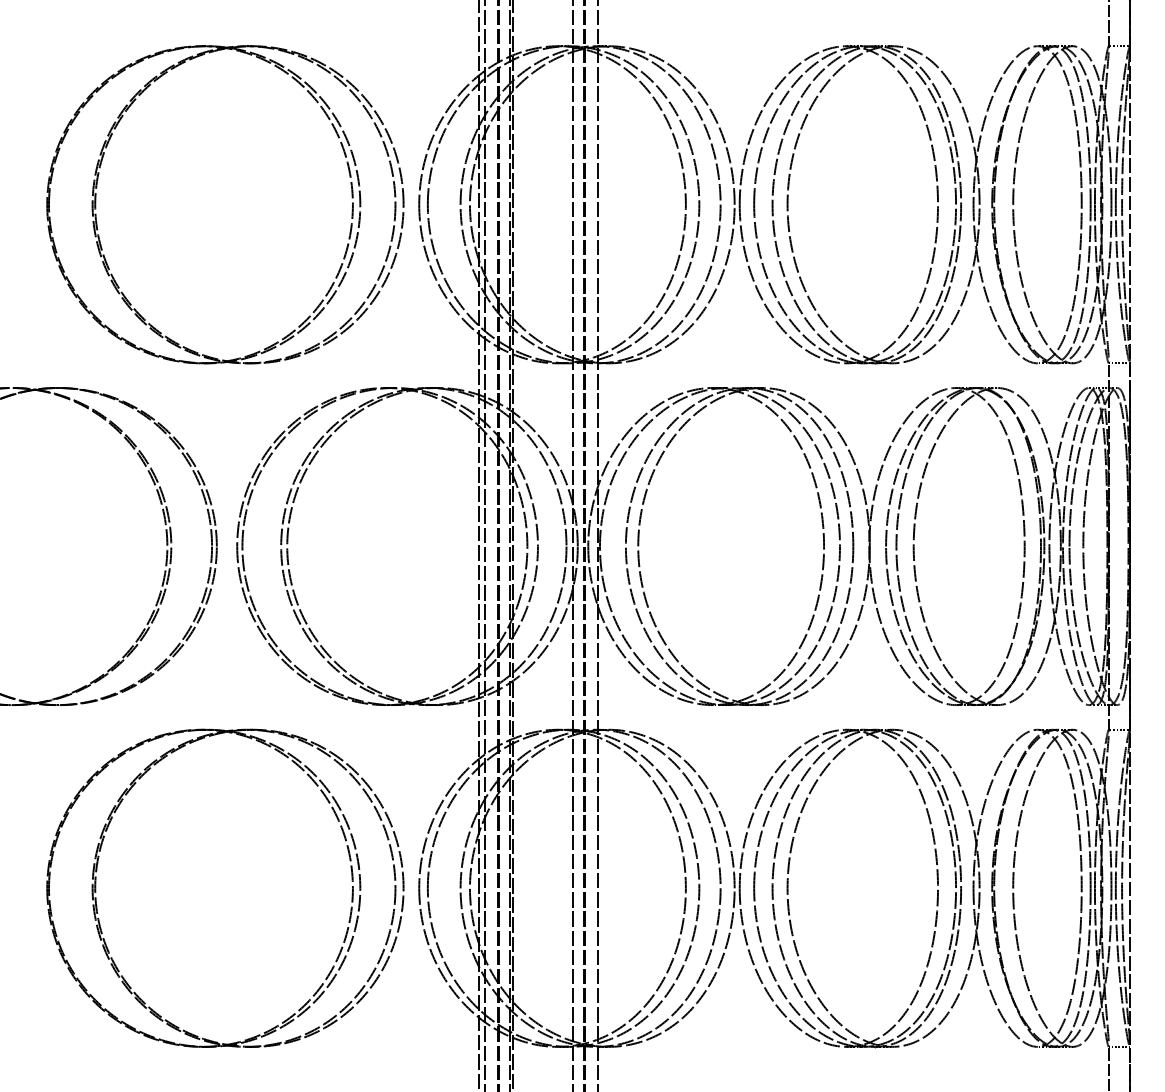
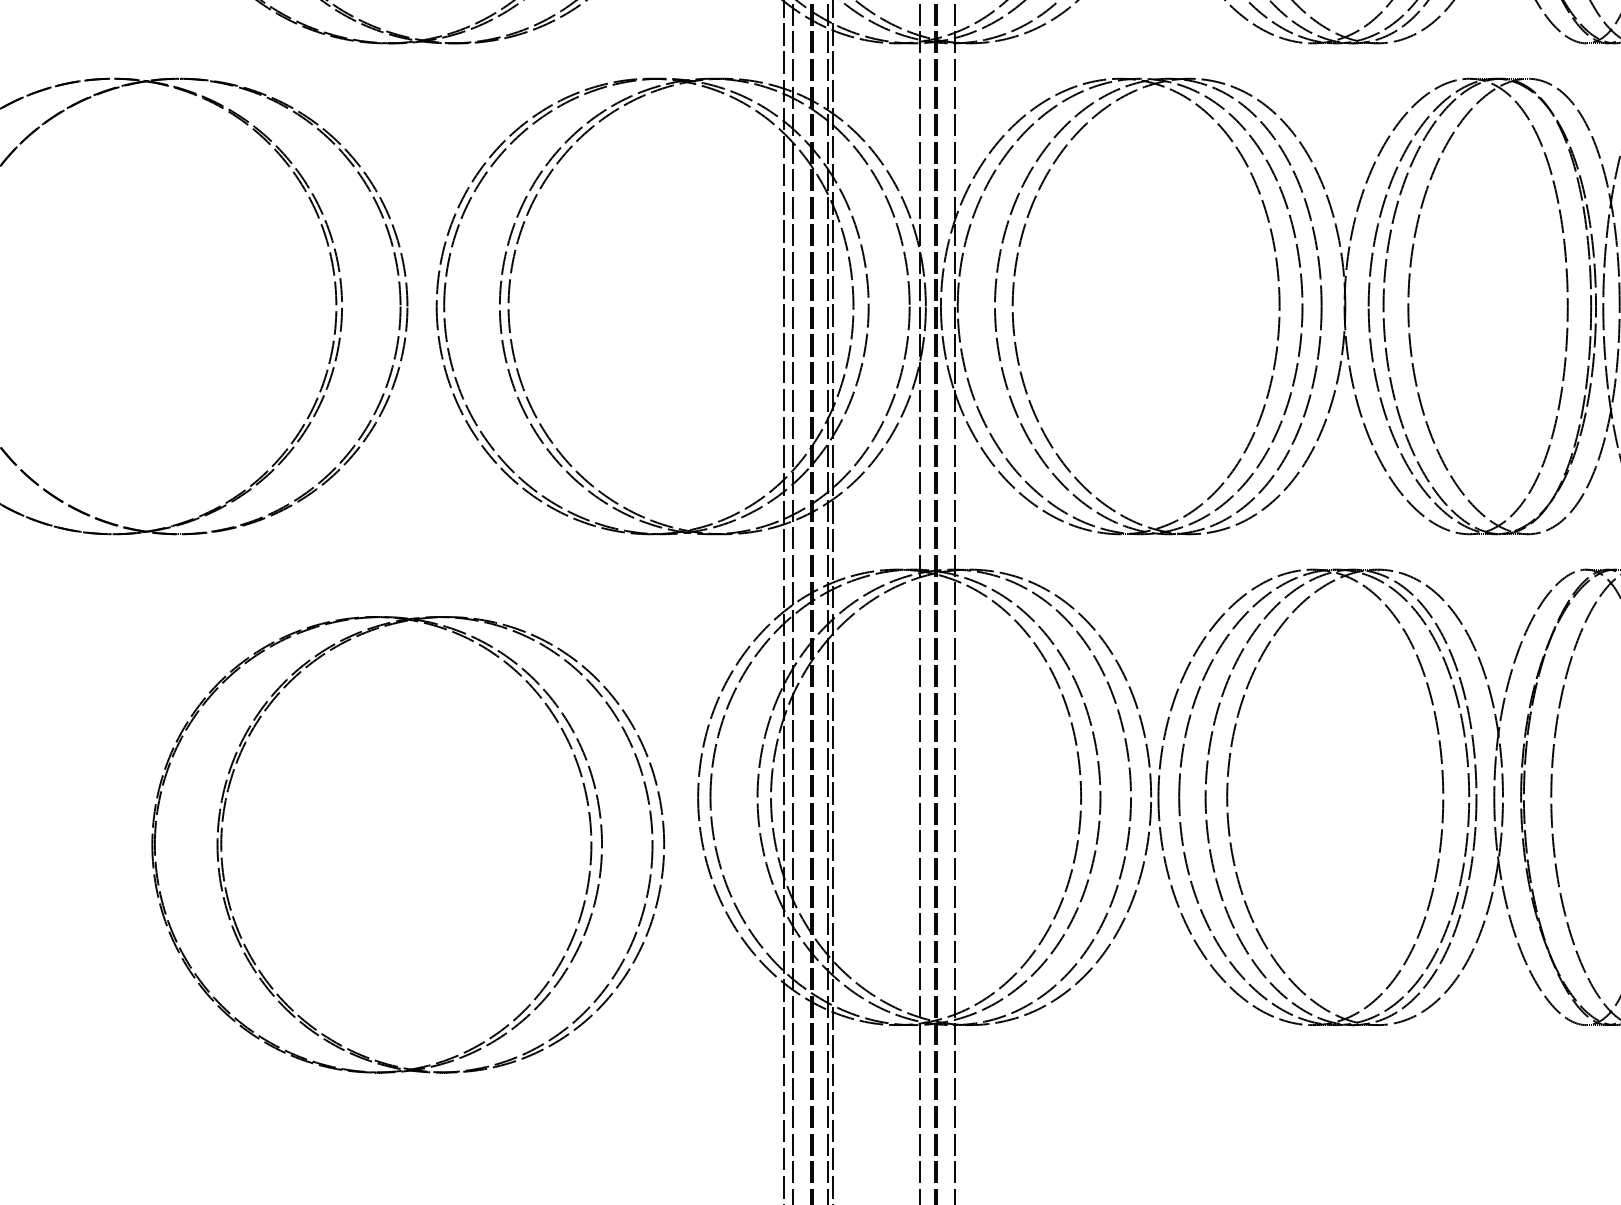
part: (351, 881) -> (589, 834), moved

